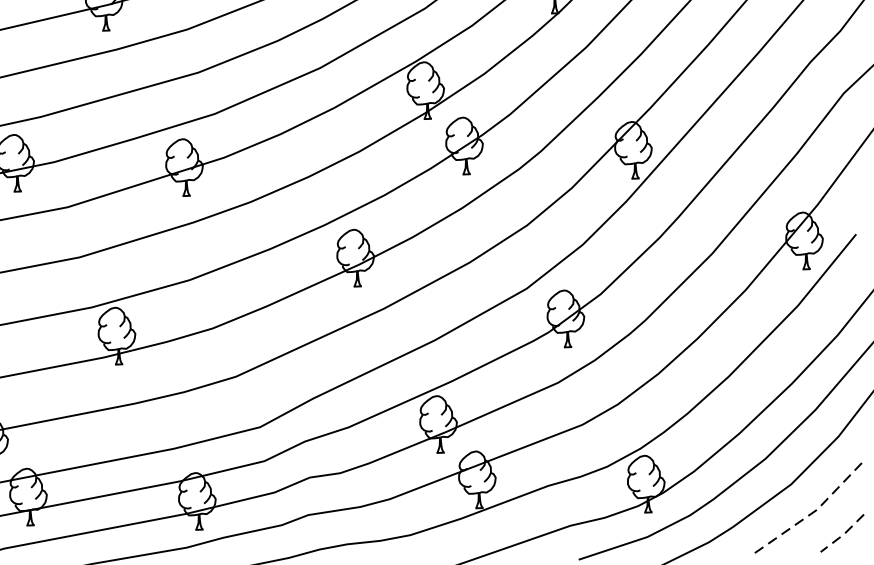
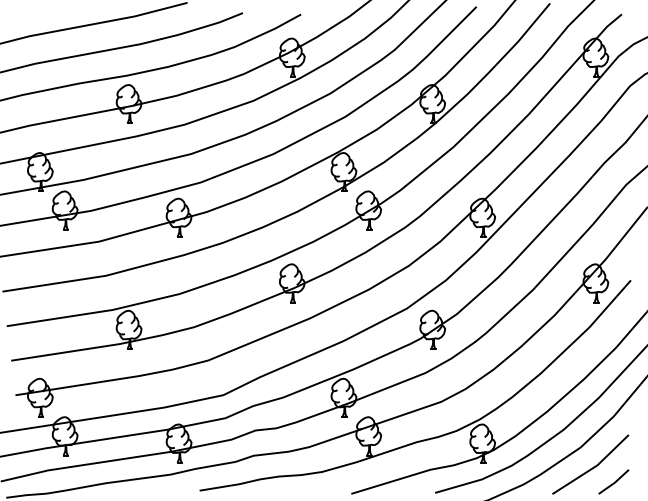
line: (811, 513) -> (593, 467), dashed -> solid
line: (843, 534) -> (614, 482), dashed -> solid

